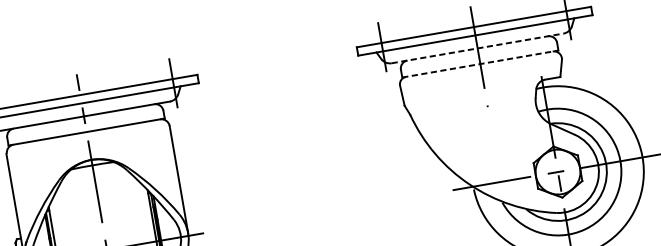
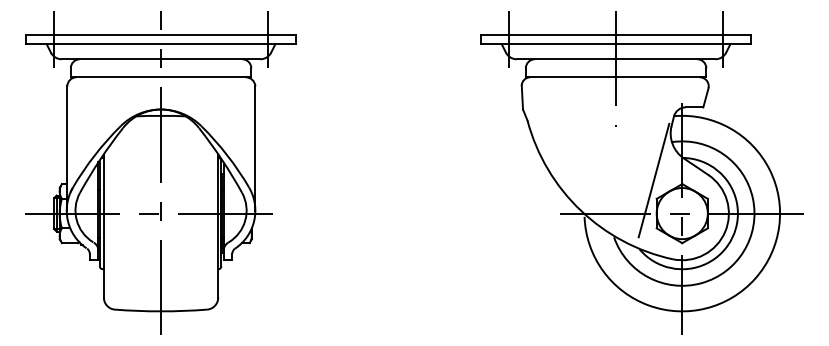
line: (478, 48) -> (616, 59), dashed -> solid
line: (480, 64) -> (616, 77), dashed -> solid
line: (528, 147) -> (653, 180), added

